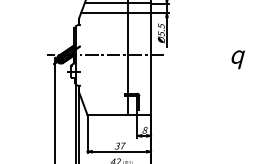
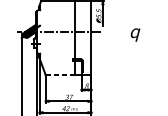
text: (237, 59) -> (135, 34), moved
line: (108, 115) -> (60, 75), solid -> dashed

